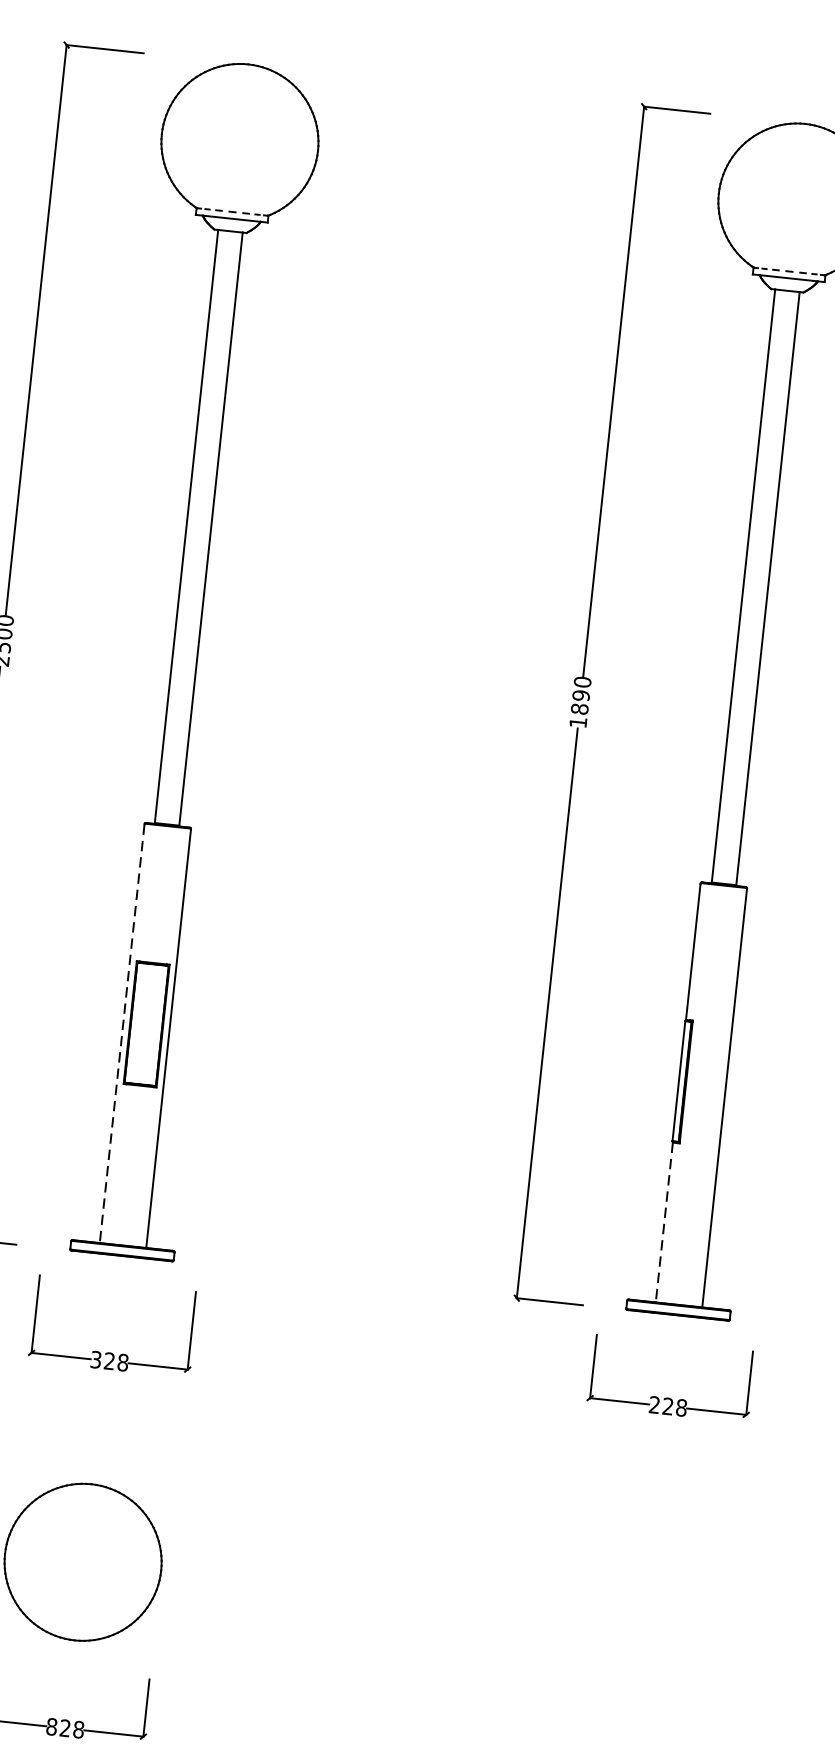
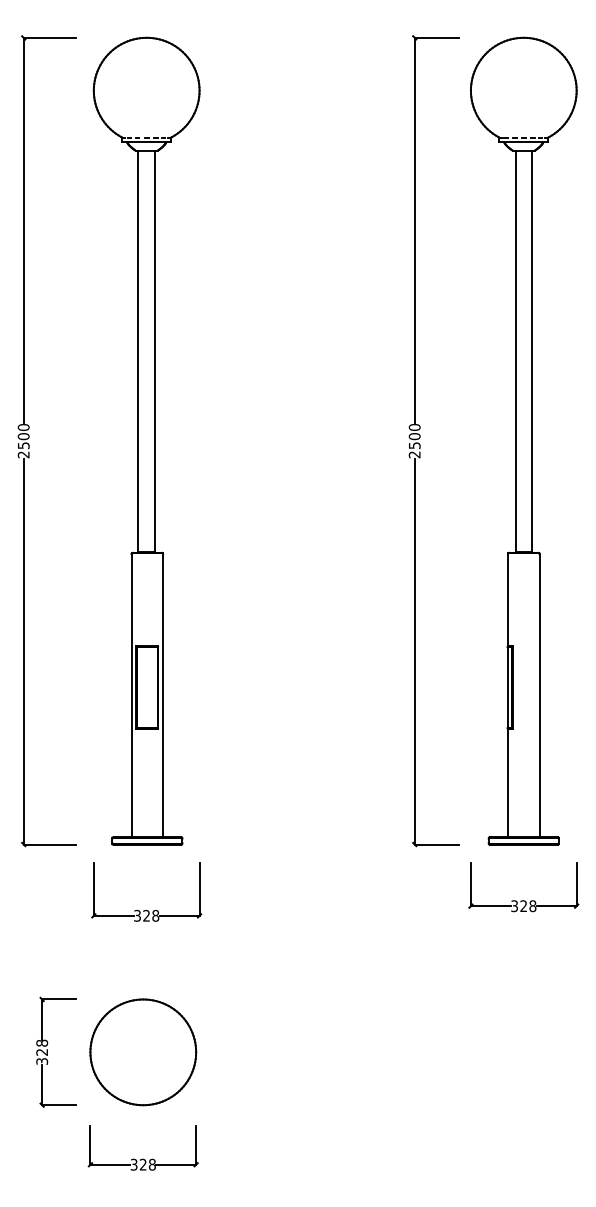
text: (579, 708) -> (414, 445), 1890 -> 2500
line: (122, 1033) -> (131, 695), dashed -> solid
line: (664, 1222) -> (508, 783), dashed -> solid
text: (654, 1405) -> (514, 906), 228 -> 328
text: (50, 1726) -> (133, 1164), 828 -> 328

